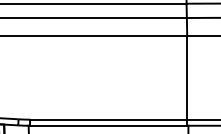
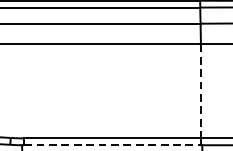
line: (186, 77) -> (200, 90), solid -> dashed
line: (109, 125) -> (113, 144), solid -> dashed

